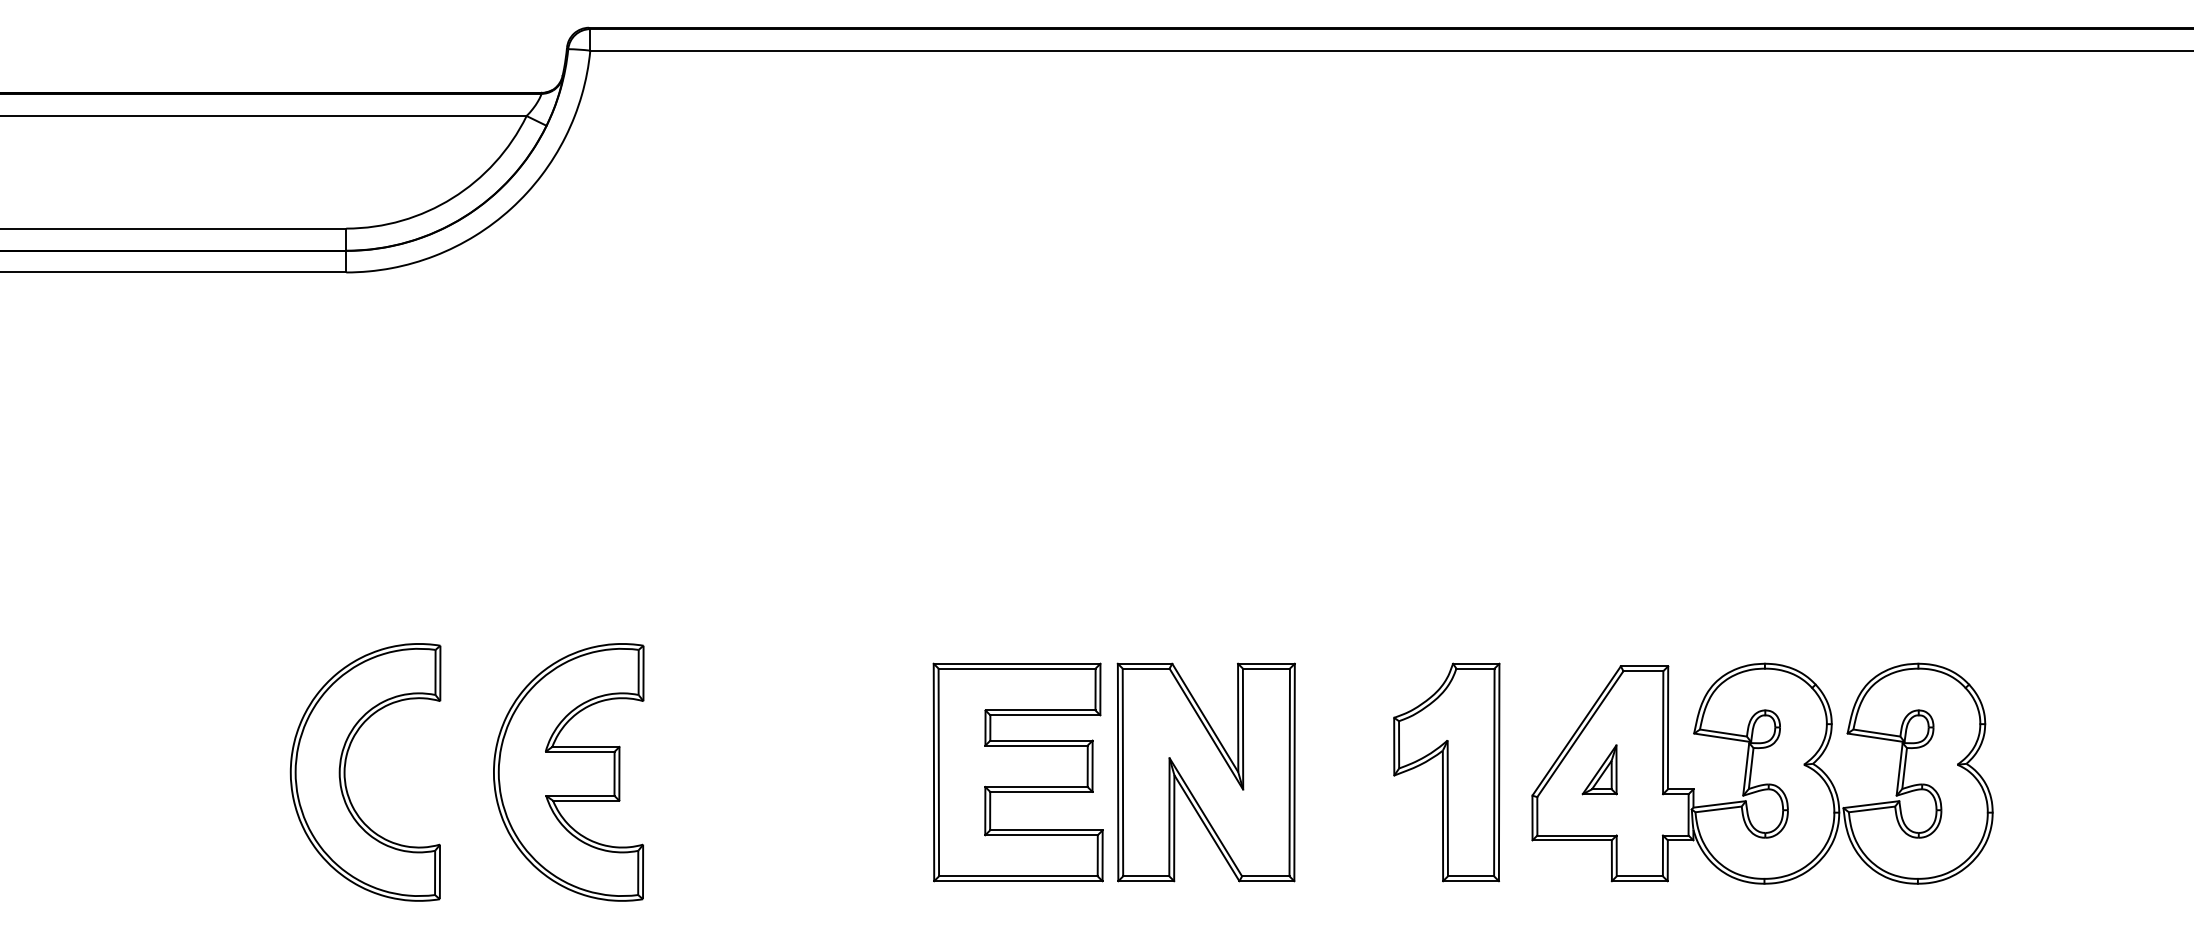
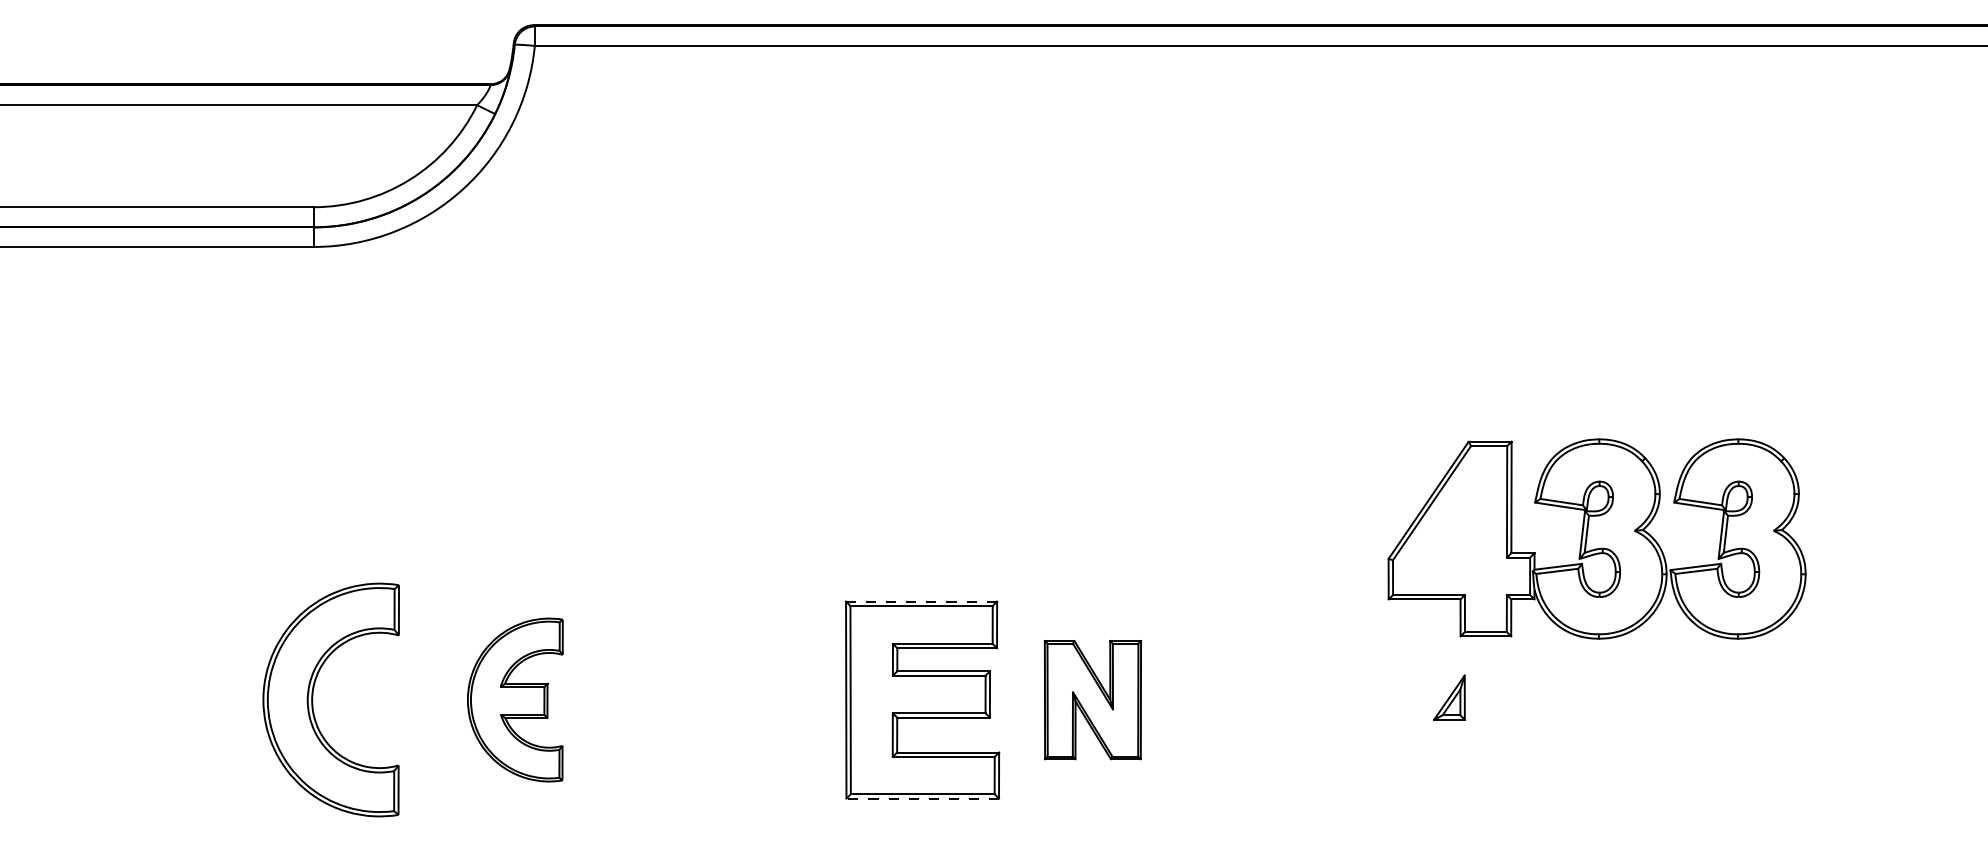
line: (1017, 663) -> (921, 601), solid -> dashed
part: (568, 772) -> (515, 700), size x0.7
part: (1205, 772) -> (1092, 700), size x0.6
part: (1446, 772) -> (1310, 700), removed
part: (1762, 773) -> (1597, 538), moved
line: (1017, 881) -> (921, 798), solid -> dashed

